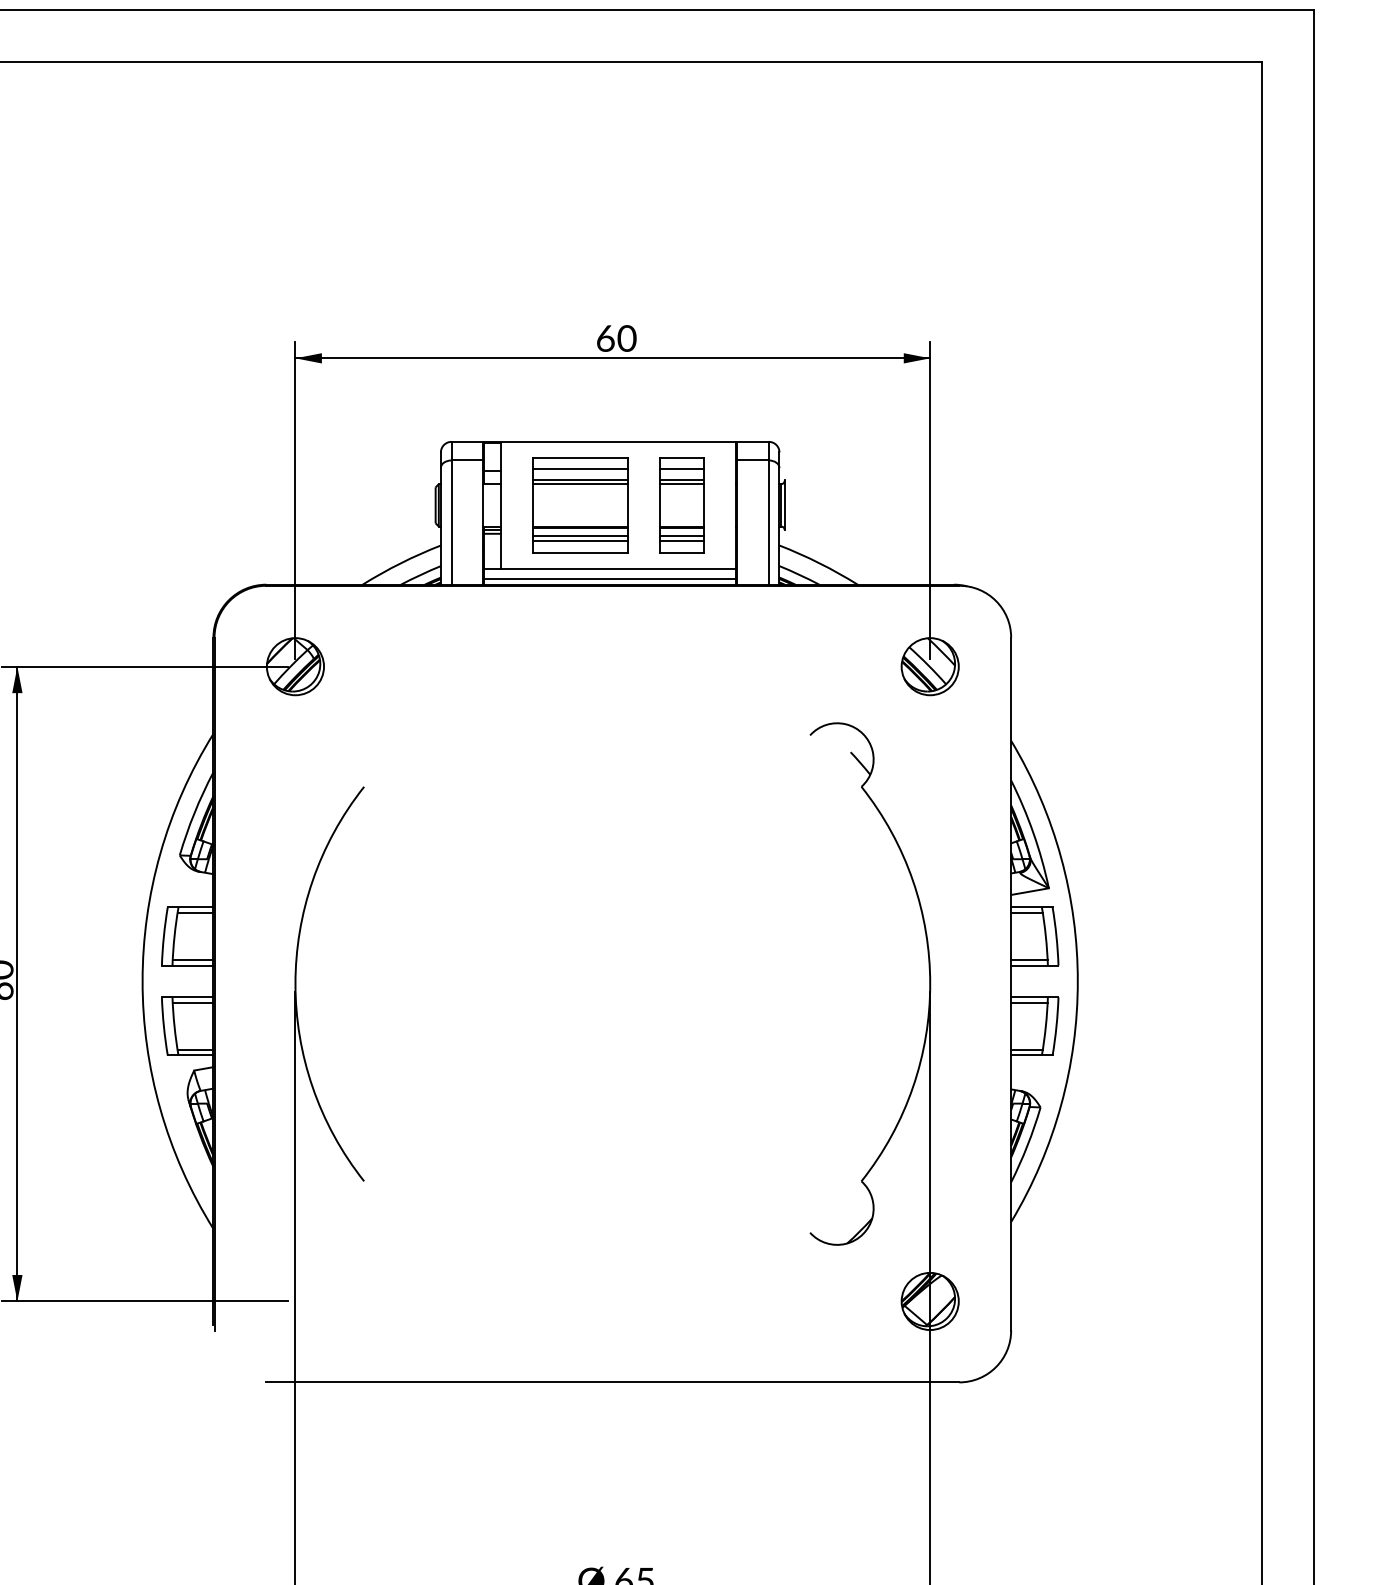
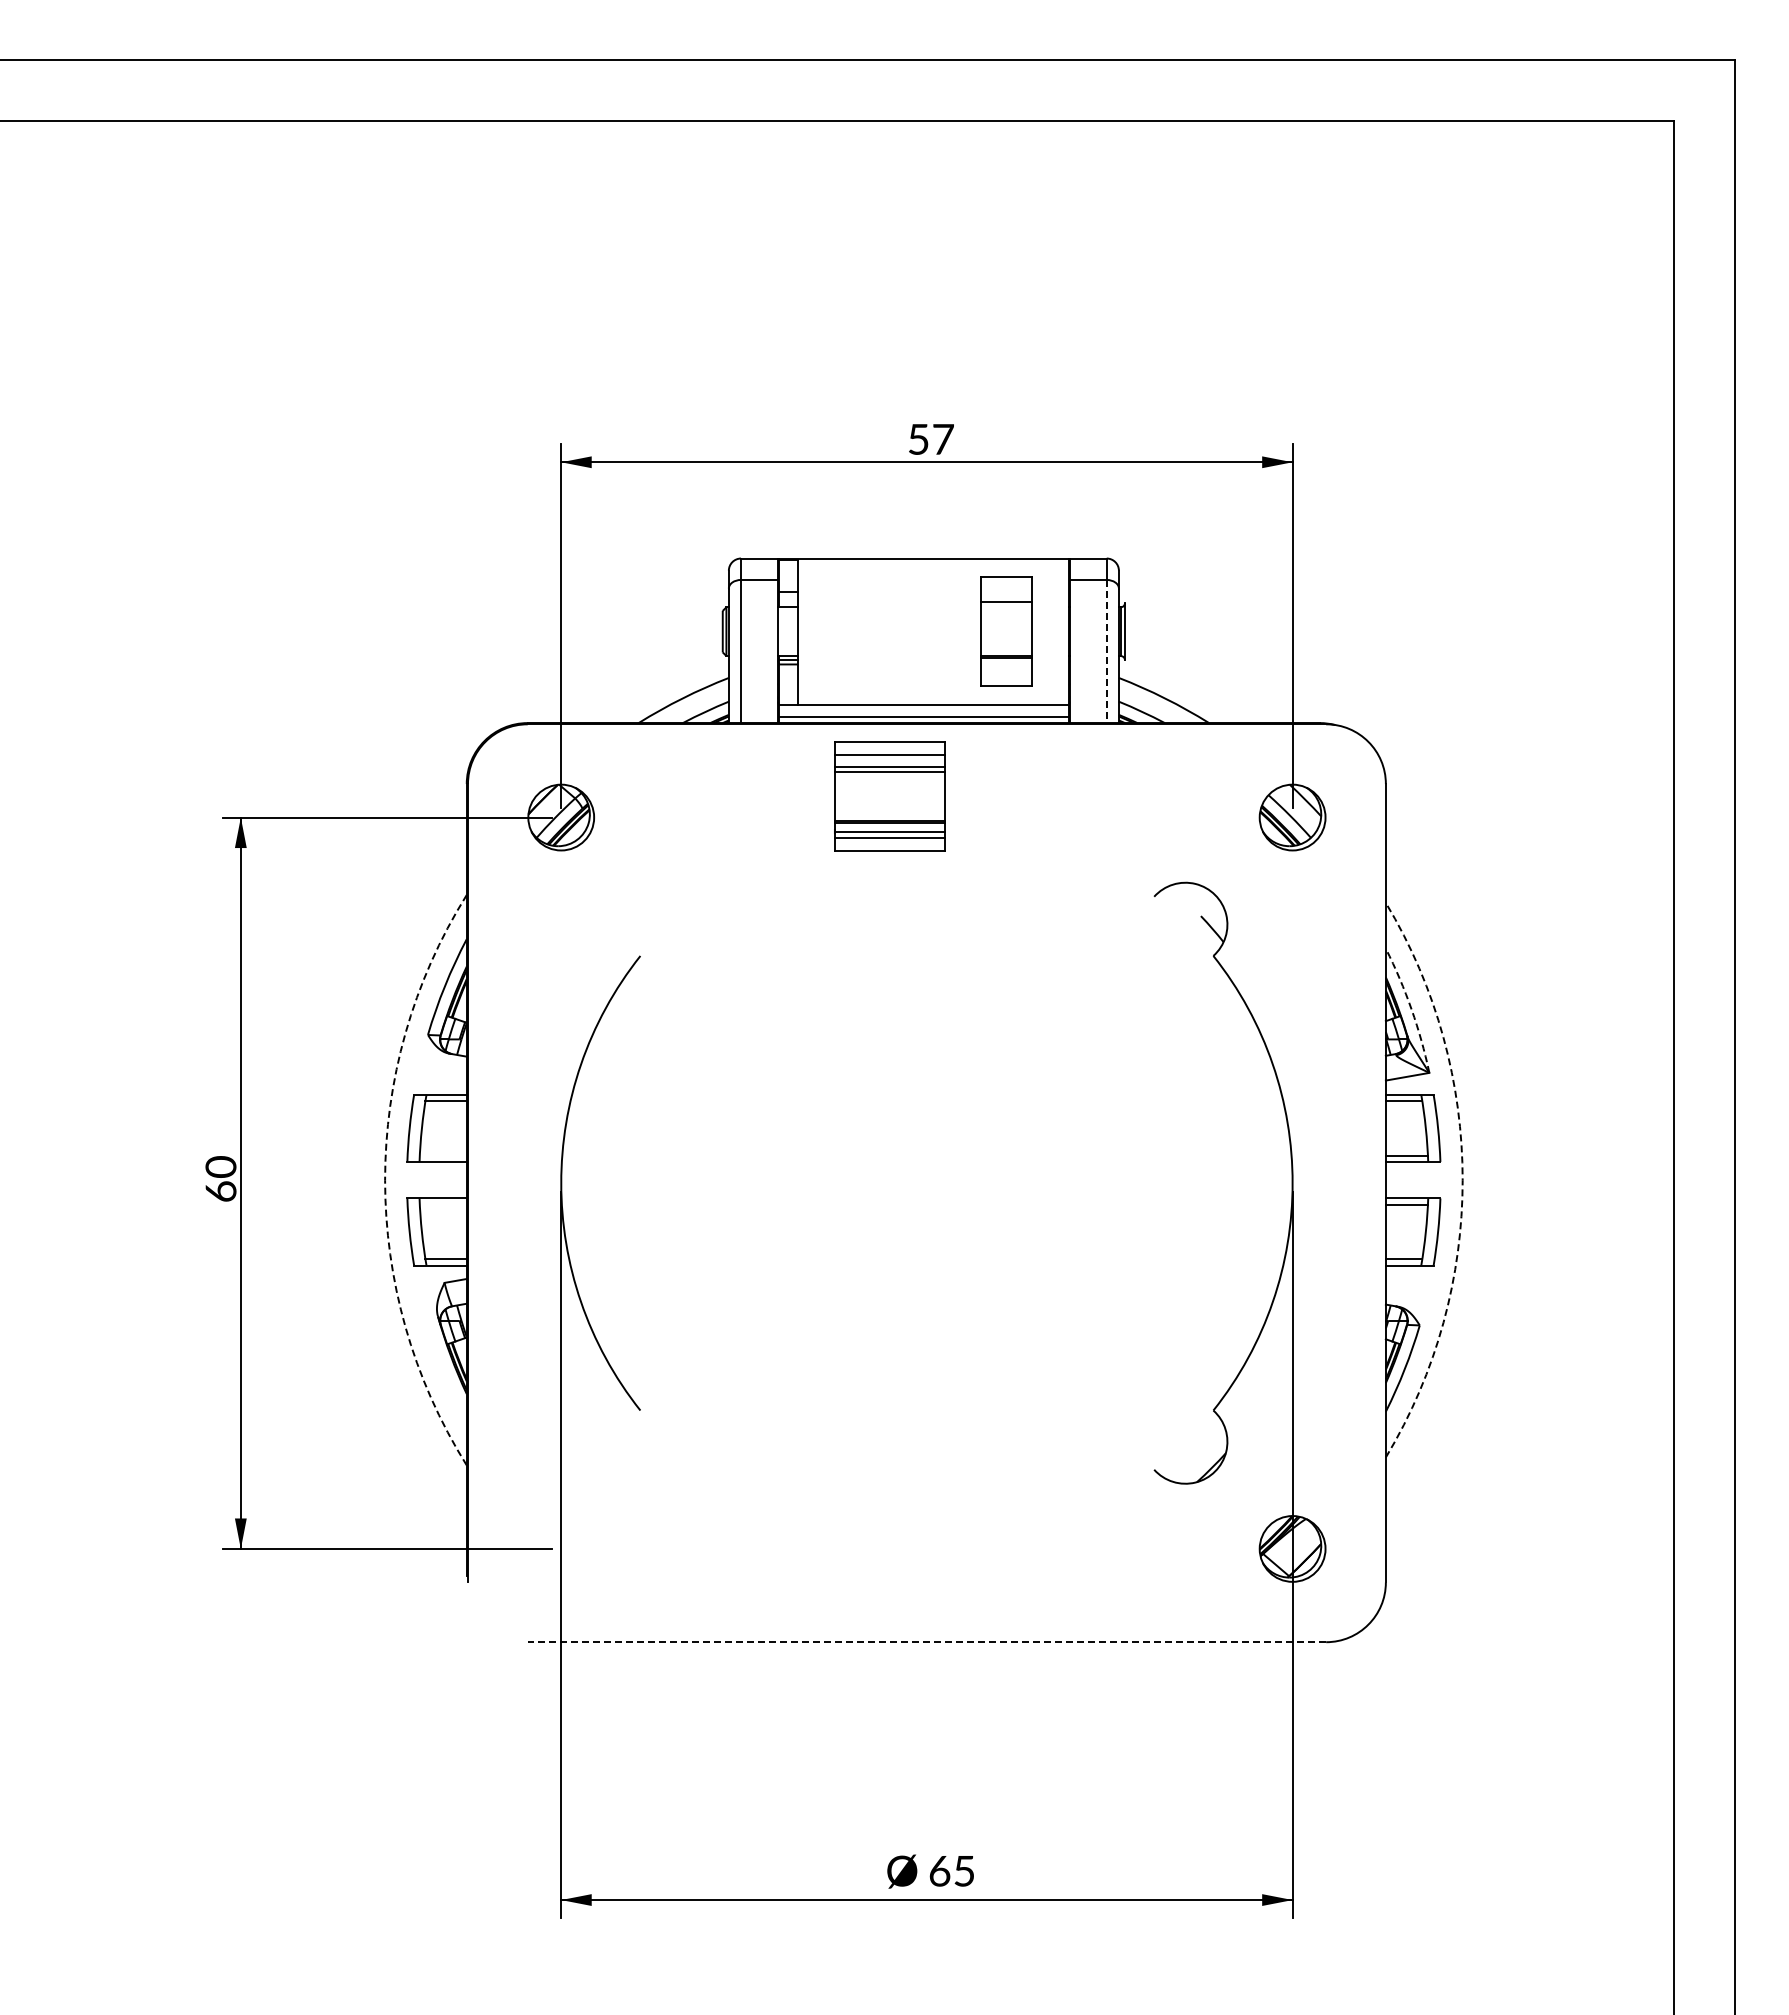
text: (616, 338) -> (931, 439), 60 -> 57
line: (681, 469) -> (1006, 590), removed
line: (681, 484) -> (1006, 607), removed
part: (580, 505) -> (889, 796), moved
line: (768, 522) -> (1106, 651), solid -> dashed
line: (681, 536) -> (1006, 667), removed
line: (681, 541) -> (1006, 673), removed
arc: (1033, 833) -> (1411, 1009), solid -> dashed
line: (192, 959) -> (442, 1155), removed
arc: (142, 981) -> (385, 1180), solid -> dashed
arc: (1077, 981) -> (1462, 1180), solid -> dashed
line: (192, 1002) -> (442, 1204), removed
line: (612, 1382) -> (926, 1642), solid -> dashed

